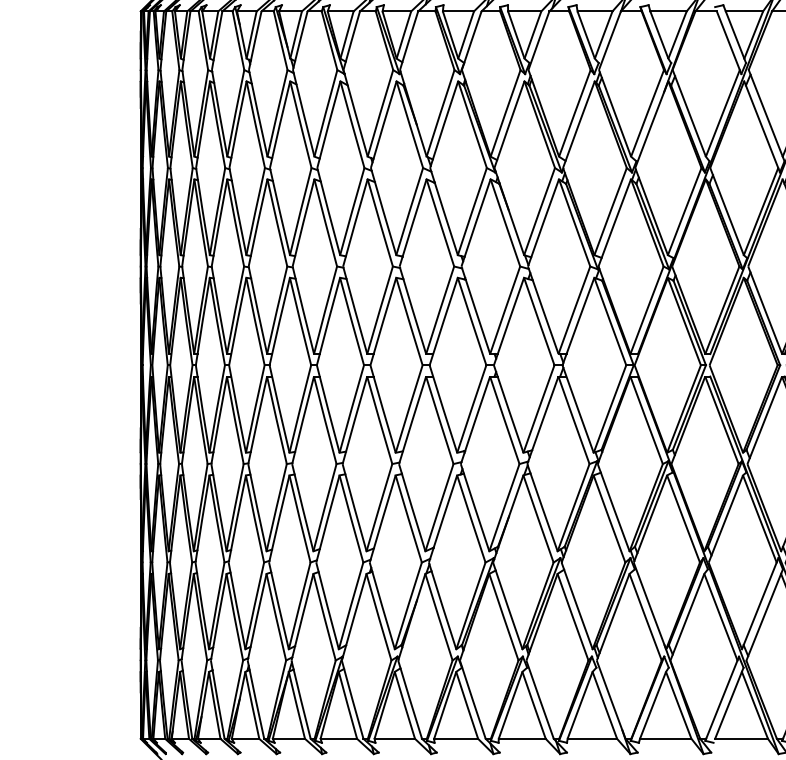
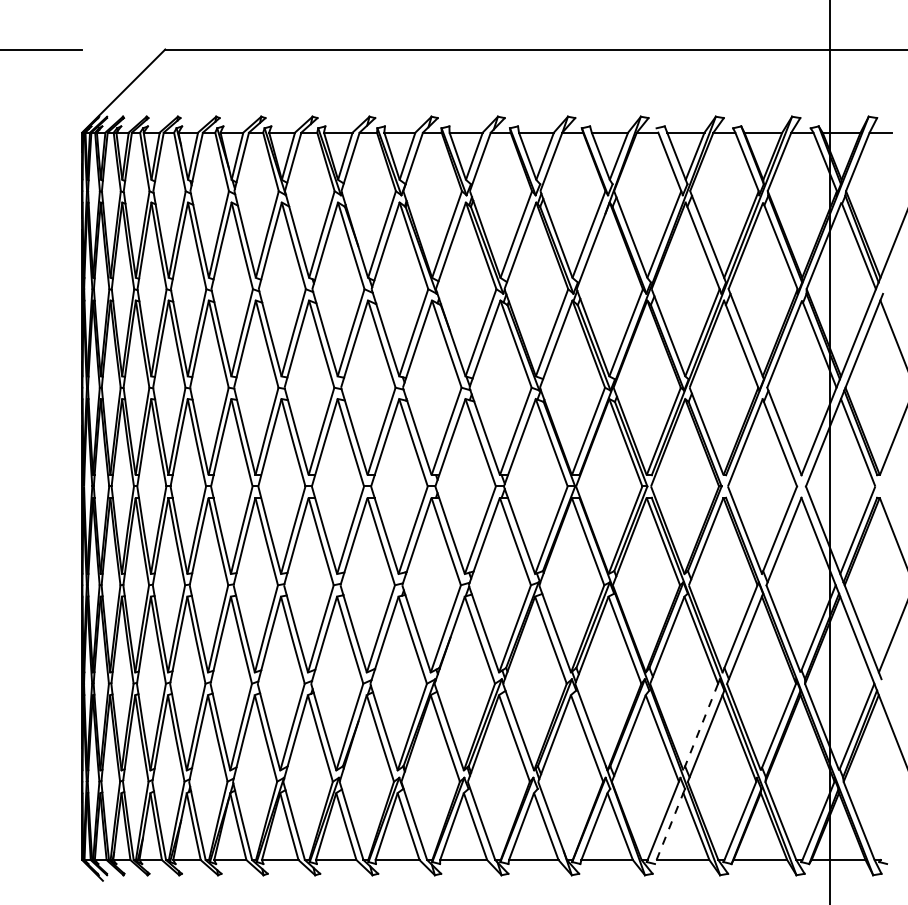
line: (759, 606) -> (700, 727), solid -> dashed
line: (729, 705) -> (670, 826), solid -> dashed

